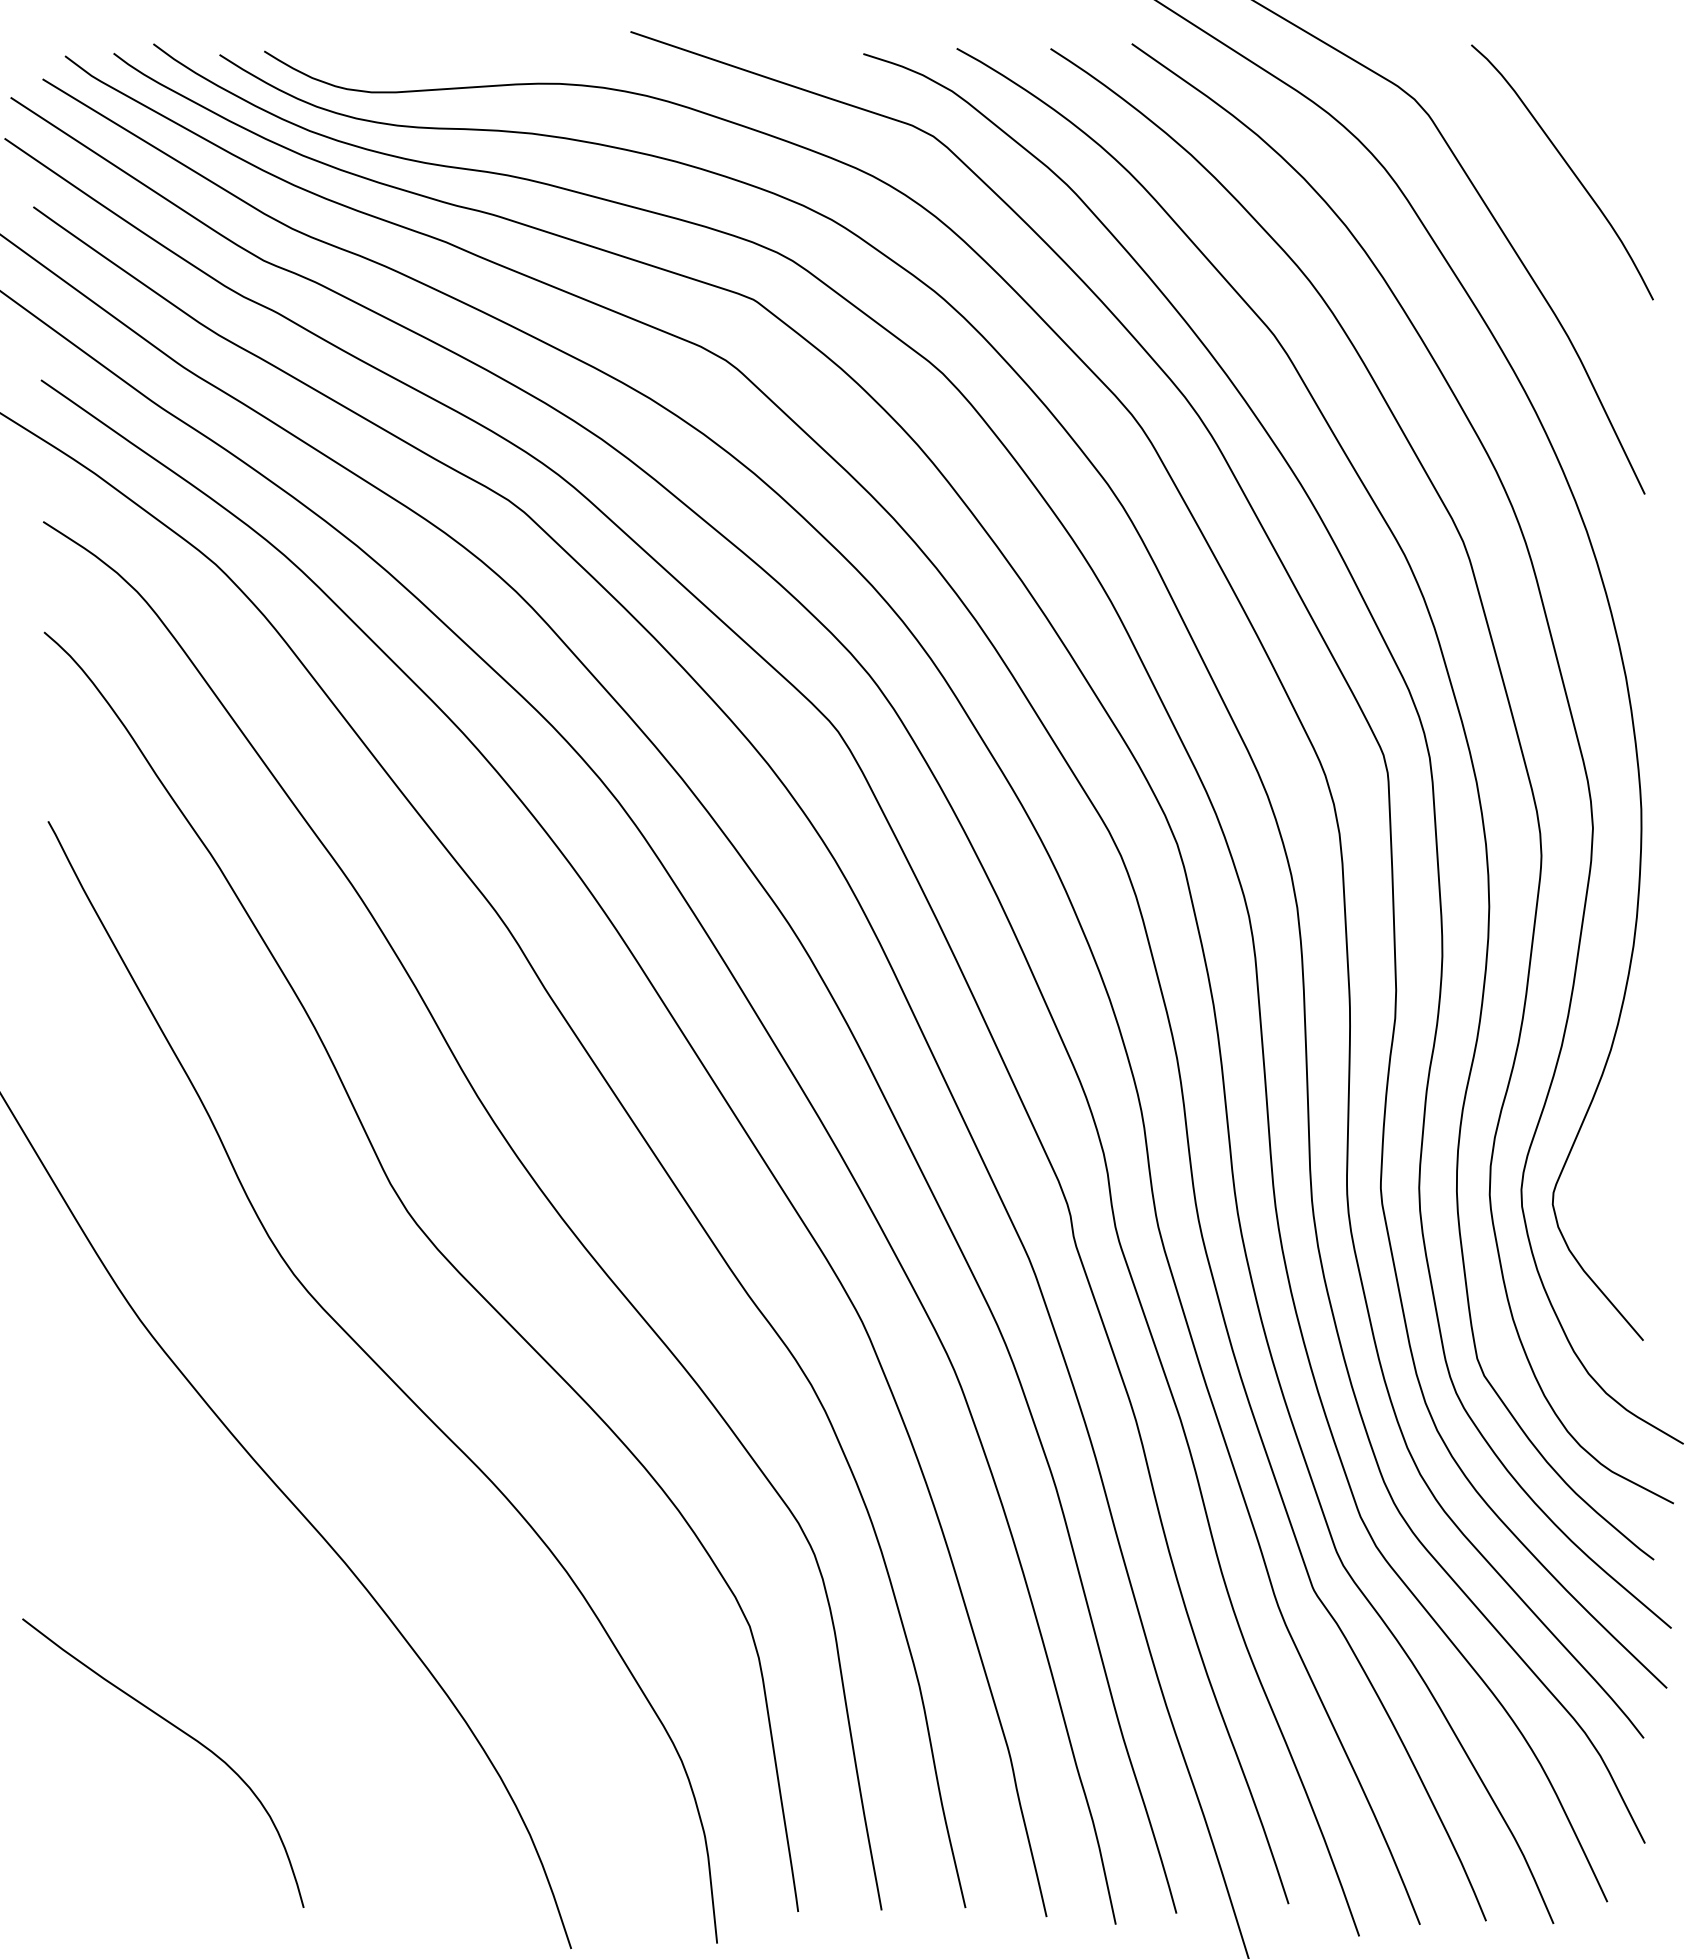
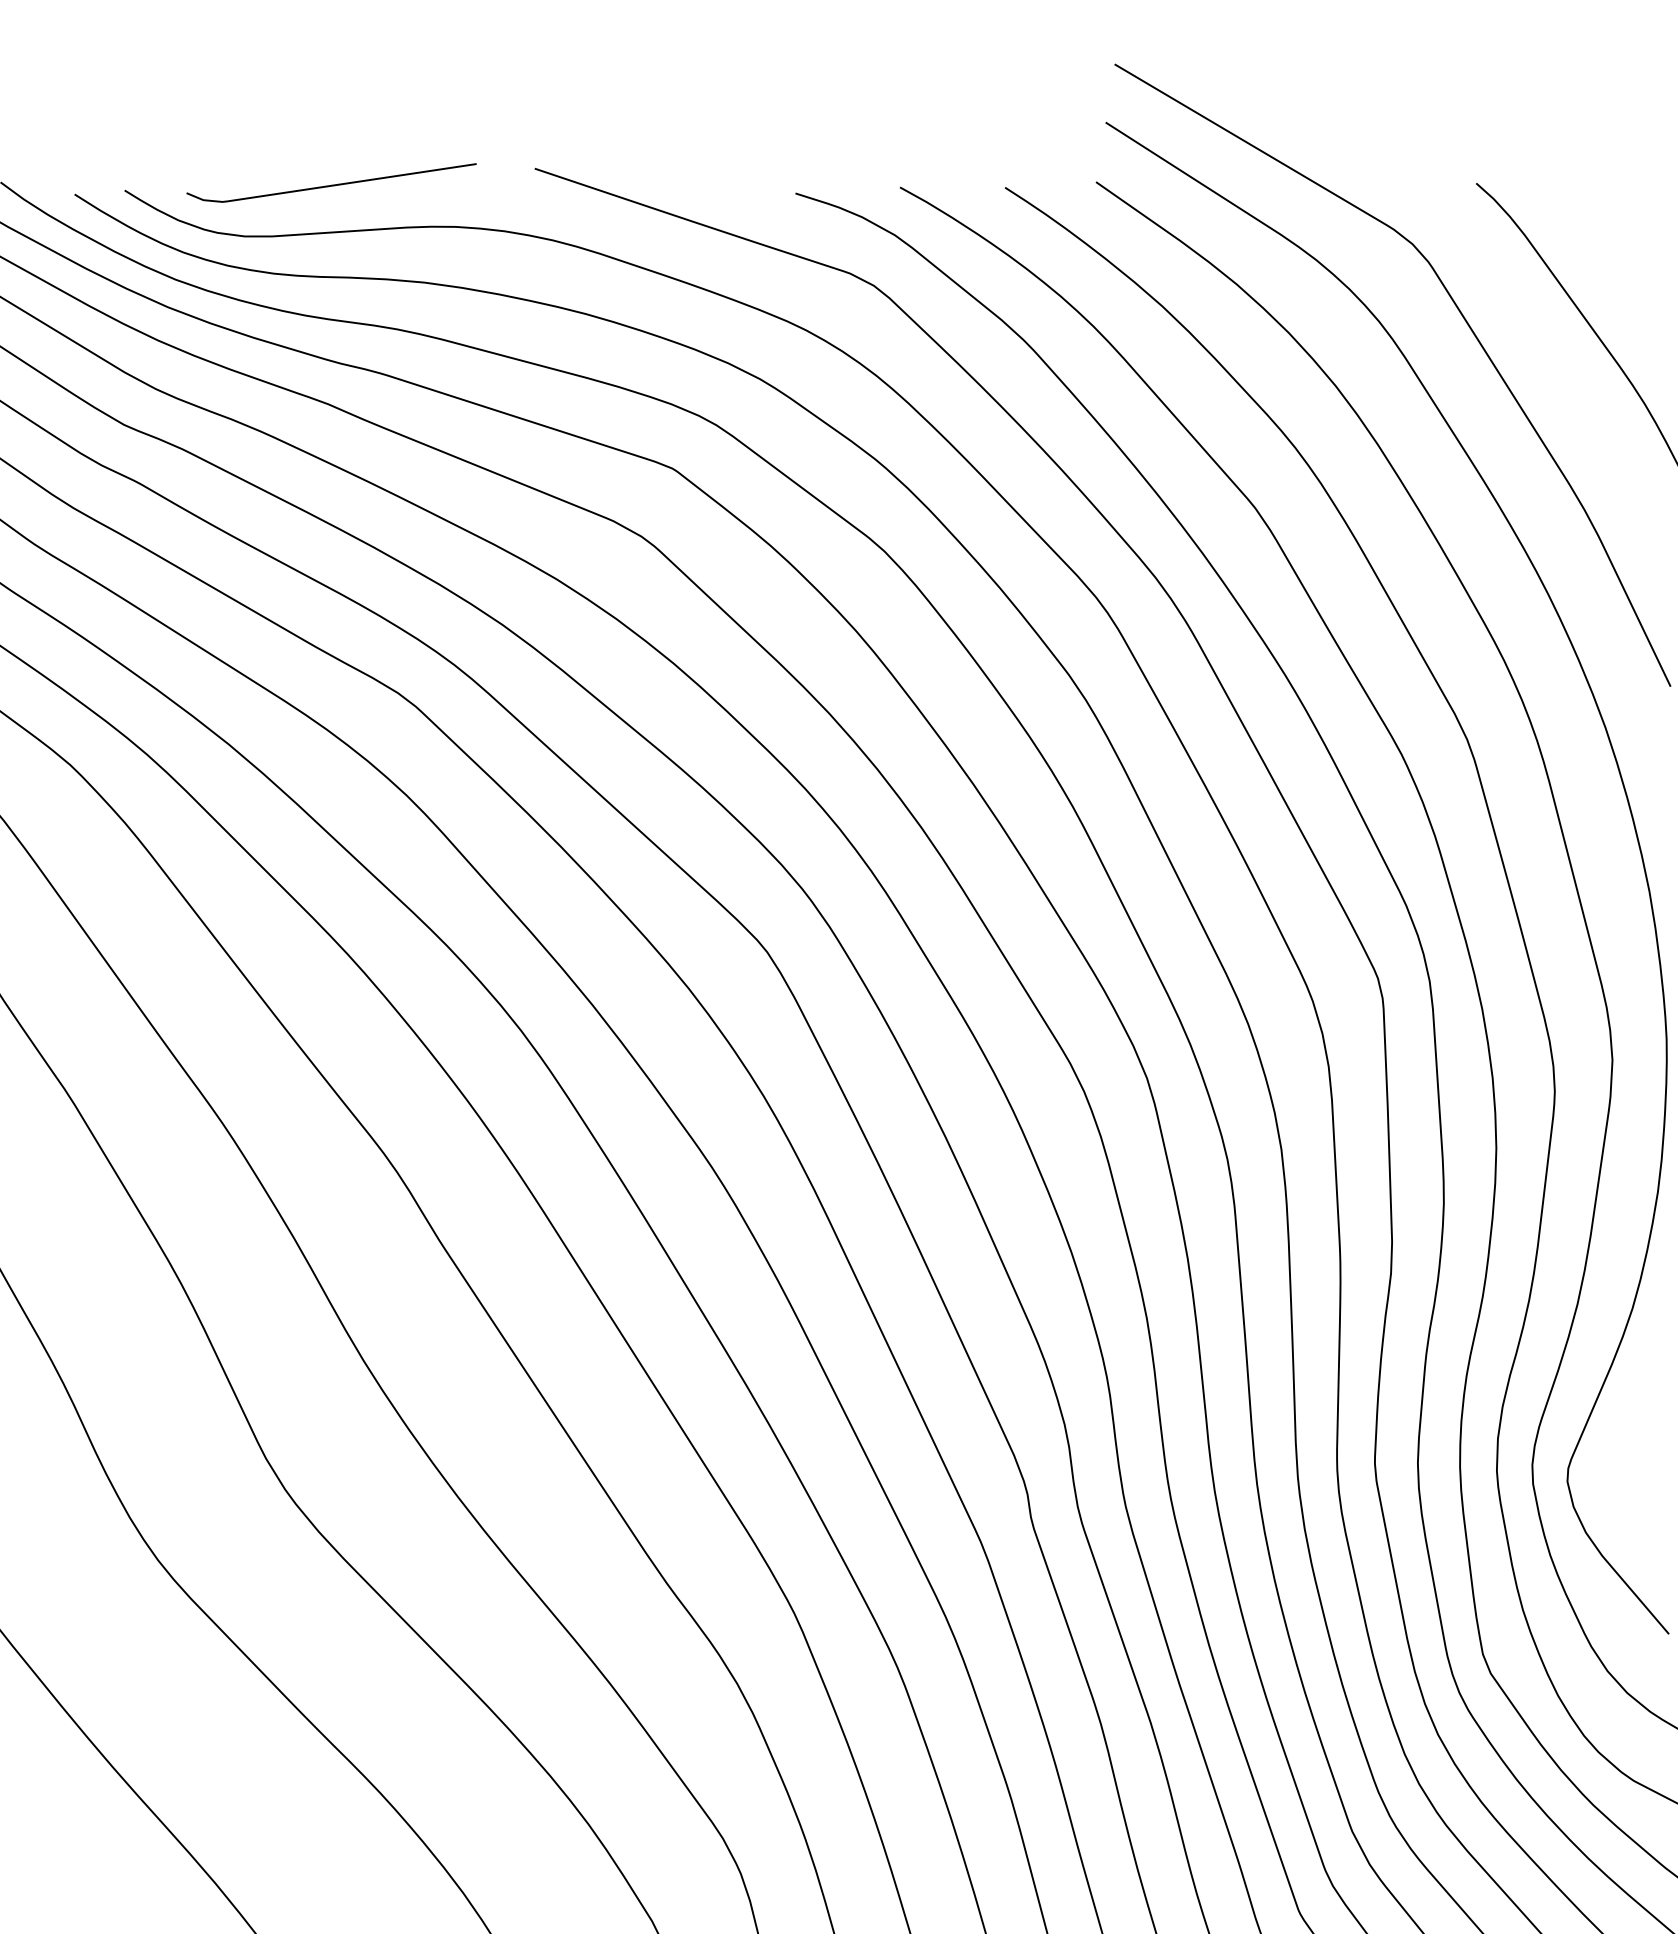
line: (448, 46) -> (331, 185), added

